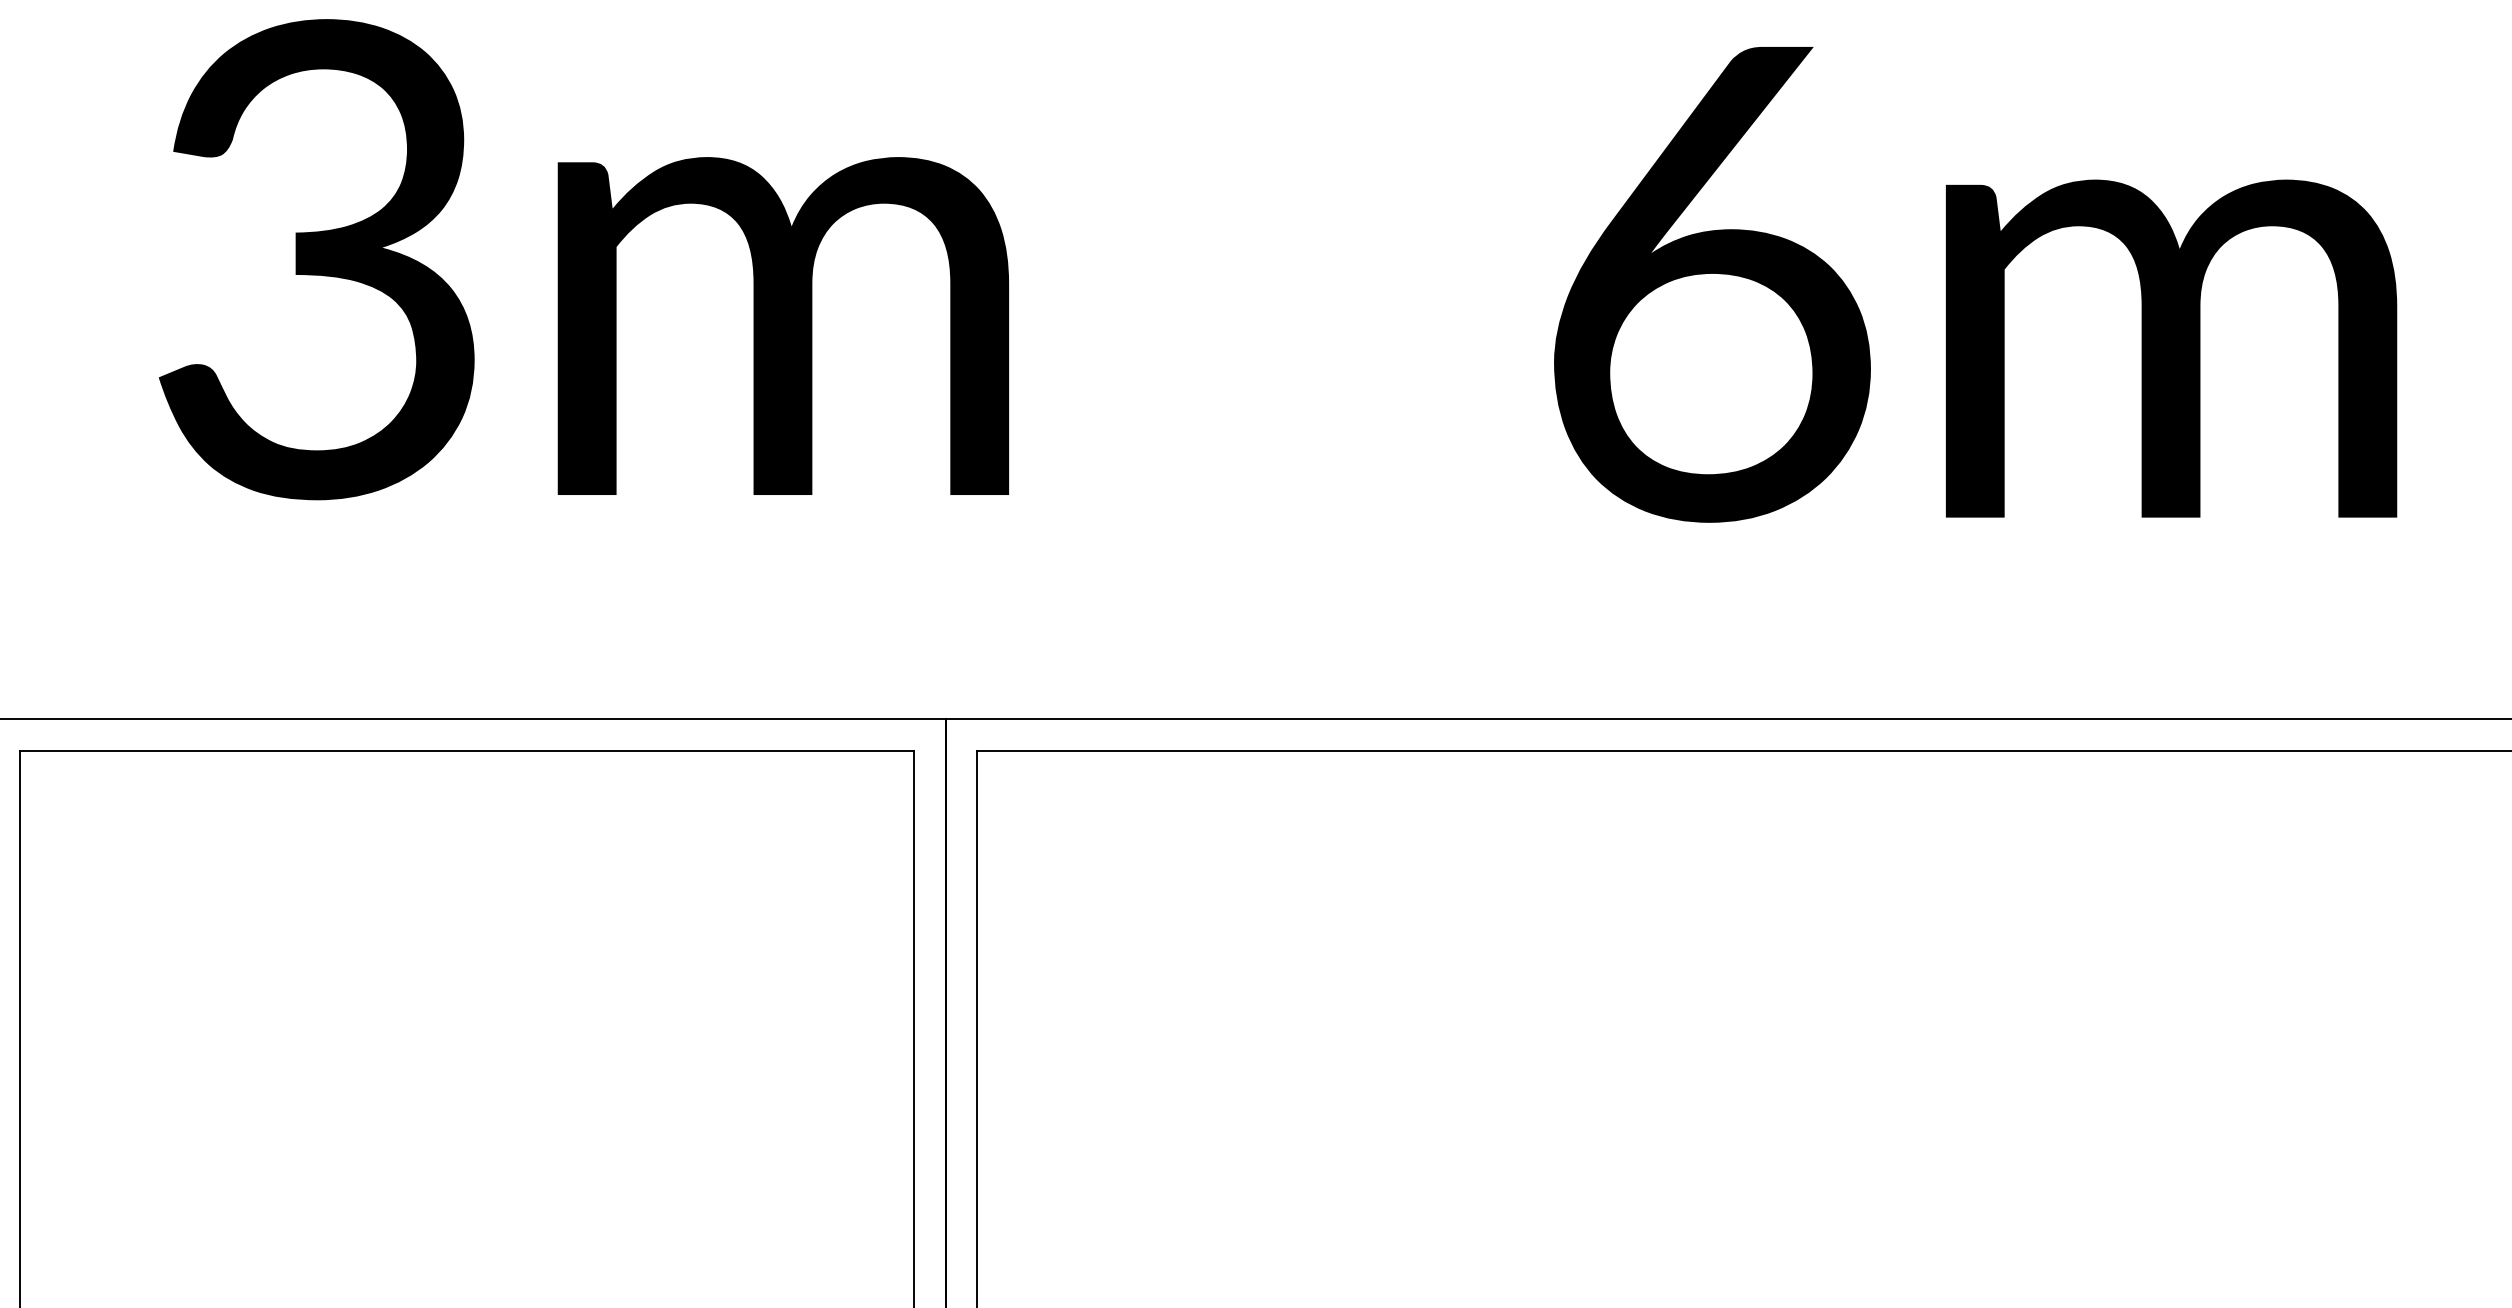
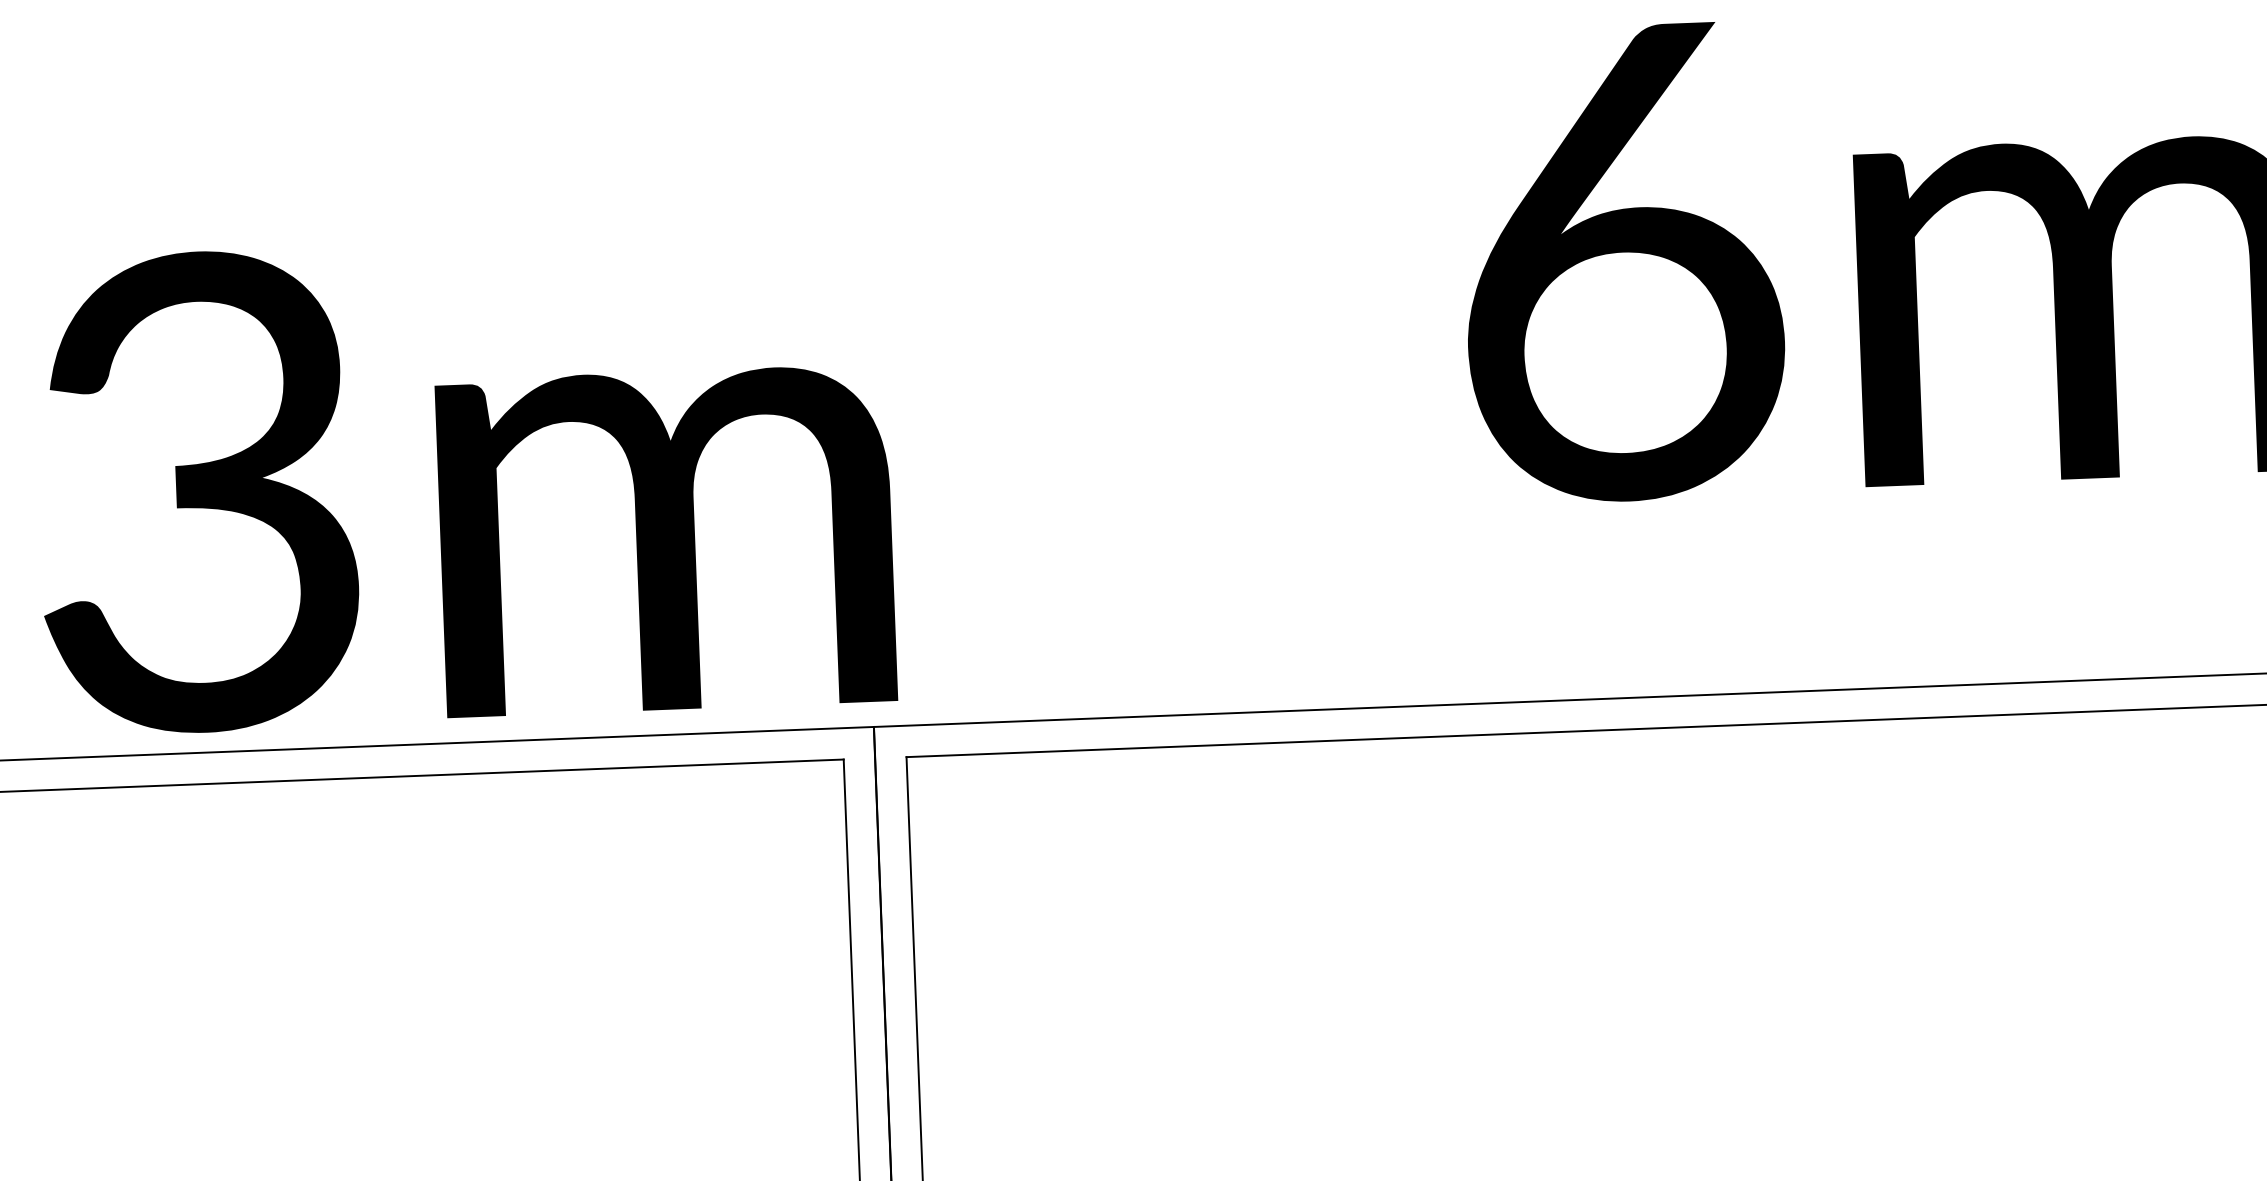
text: (583, 259) -> (463, 481), moved

